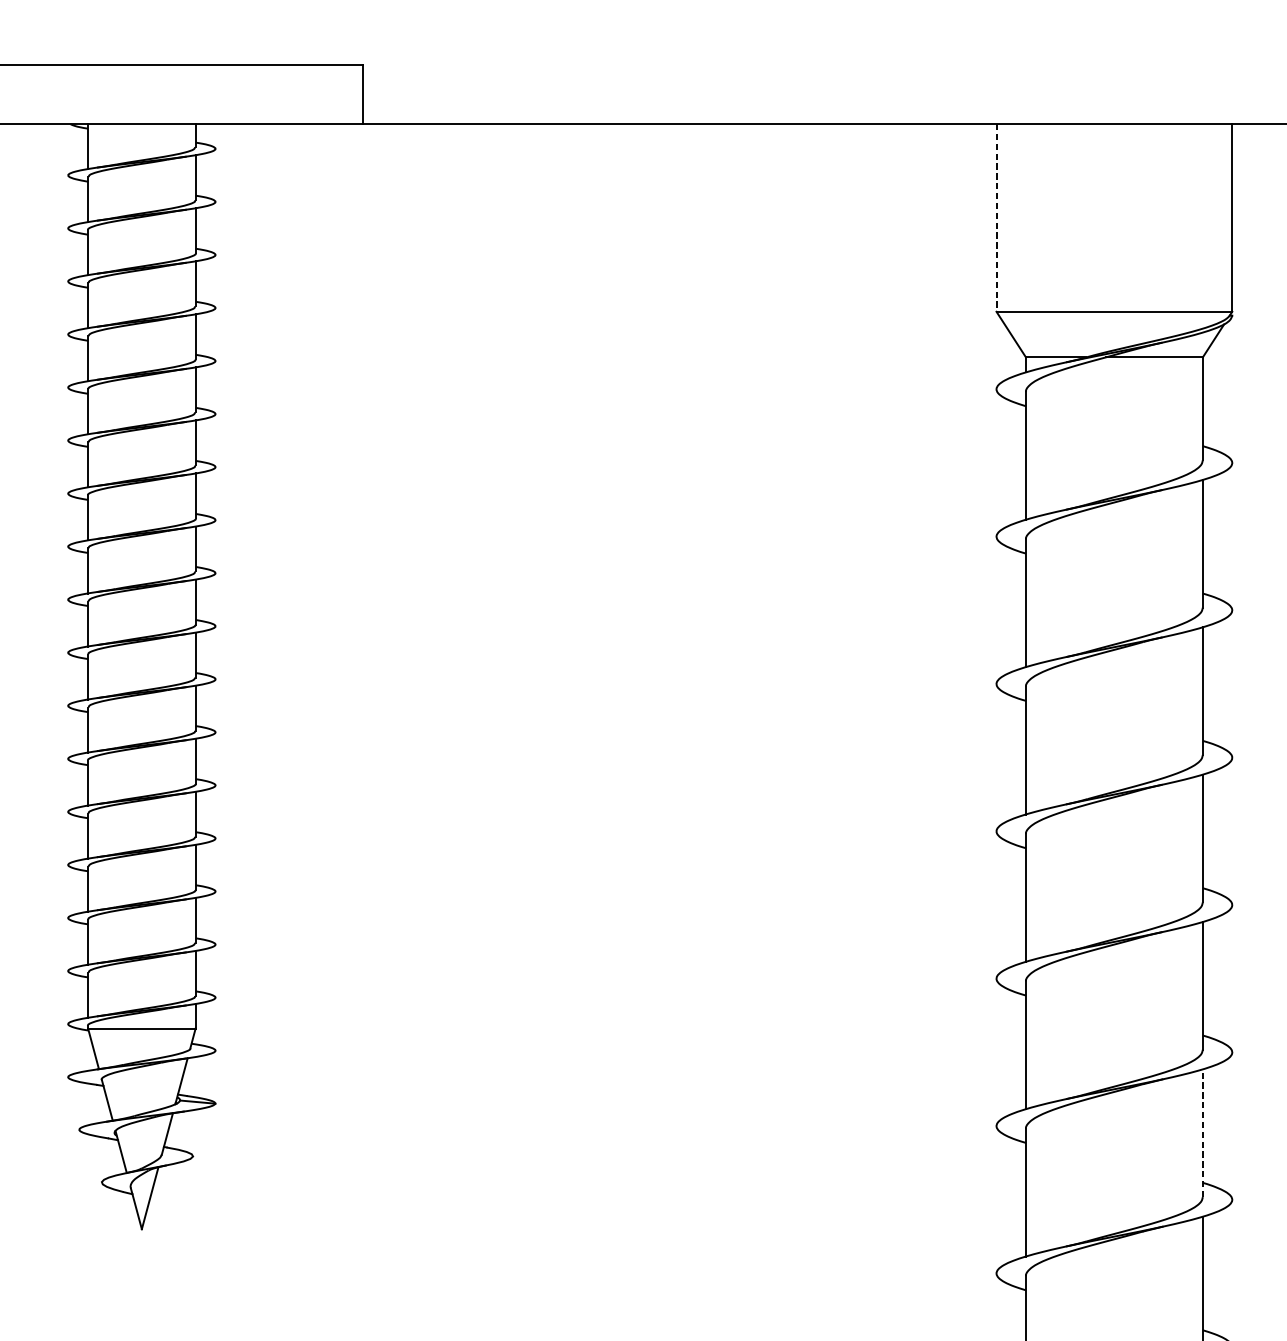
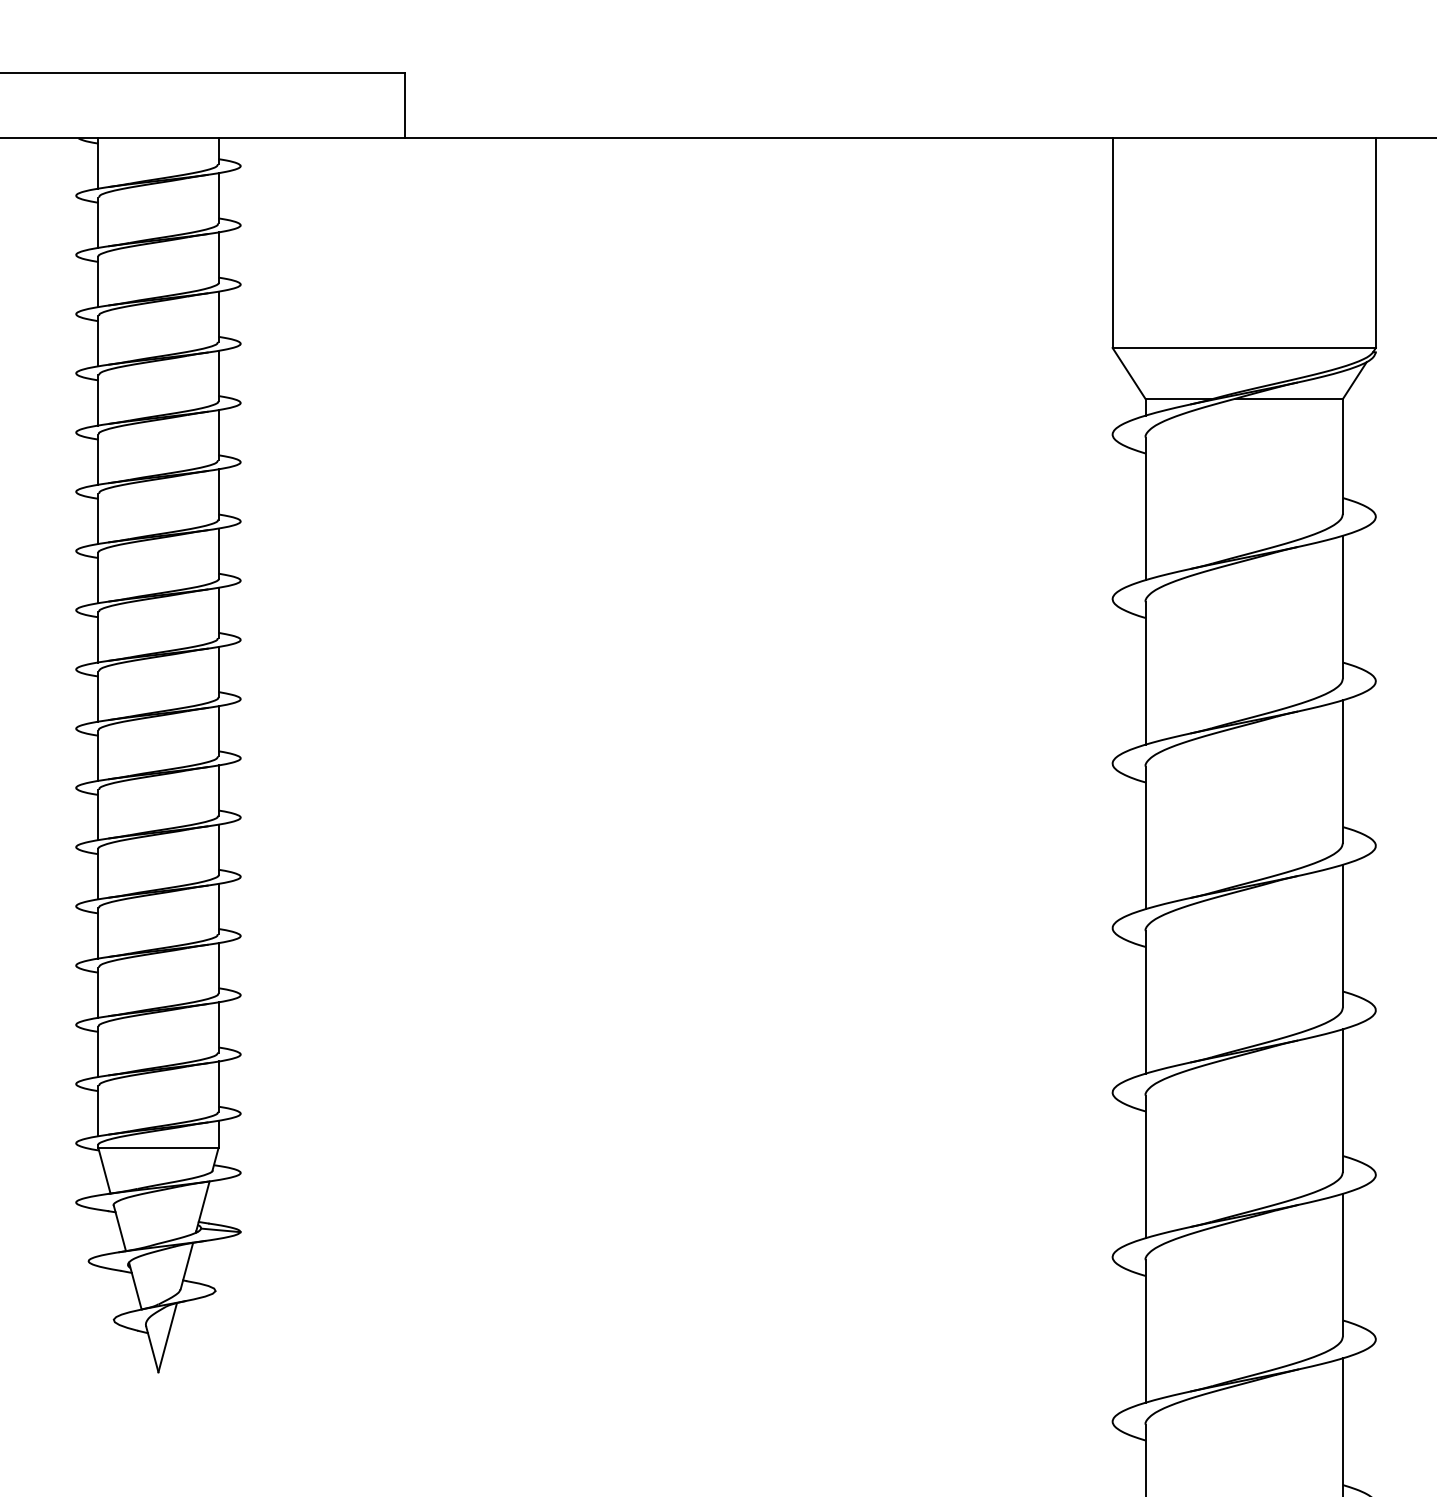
line: (996, 218) -> (1112, 243), dashed -> solid
line: (1202, 1132) -> (1342, 1264), dashed -> solid

